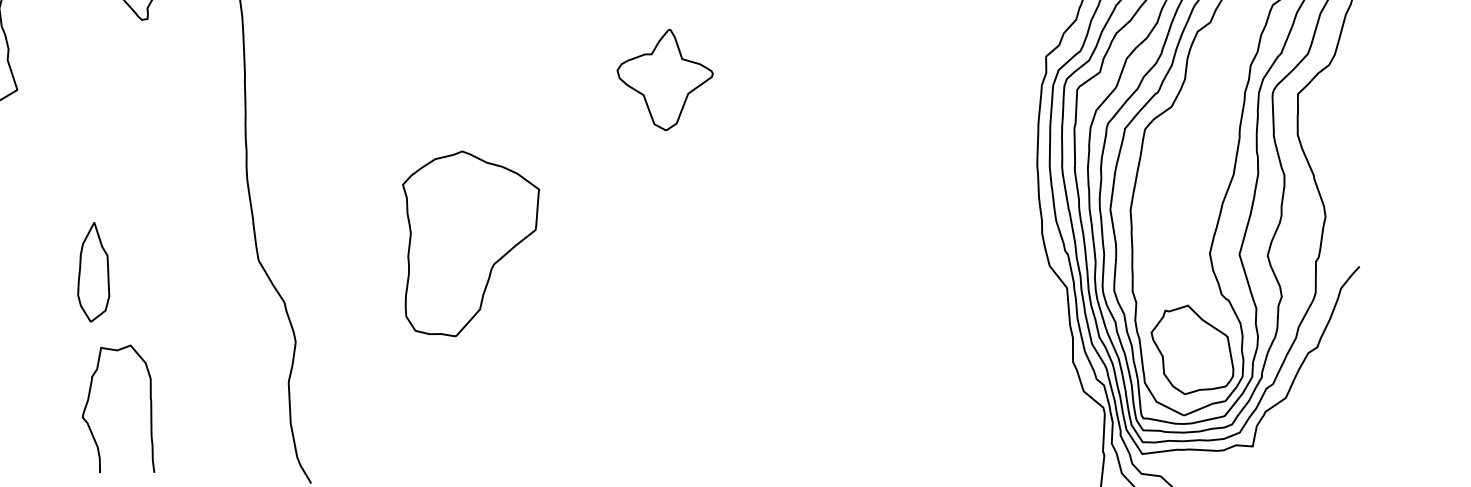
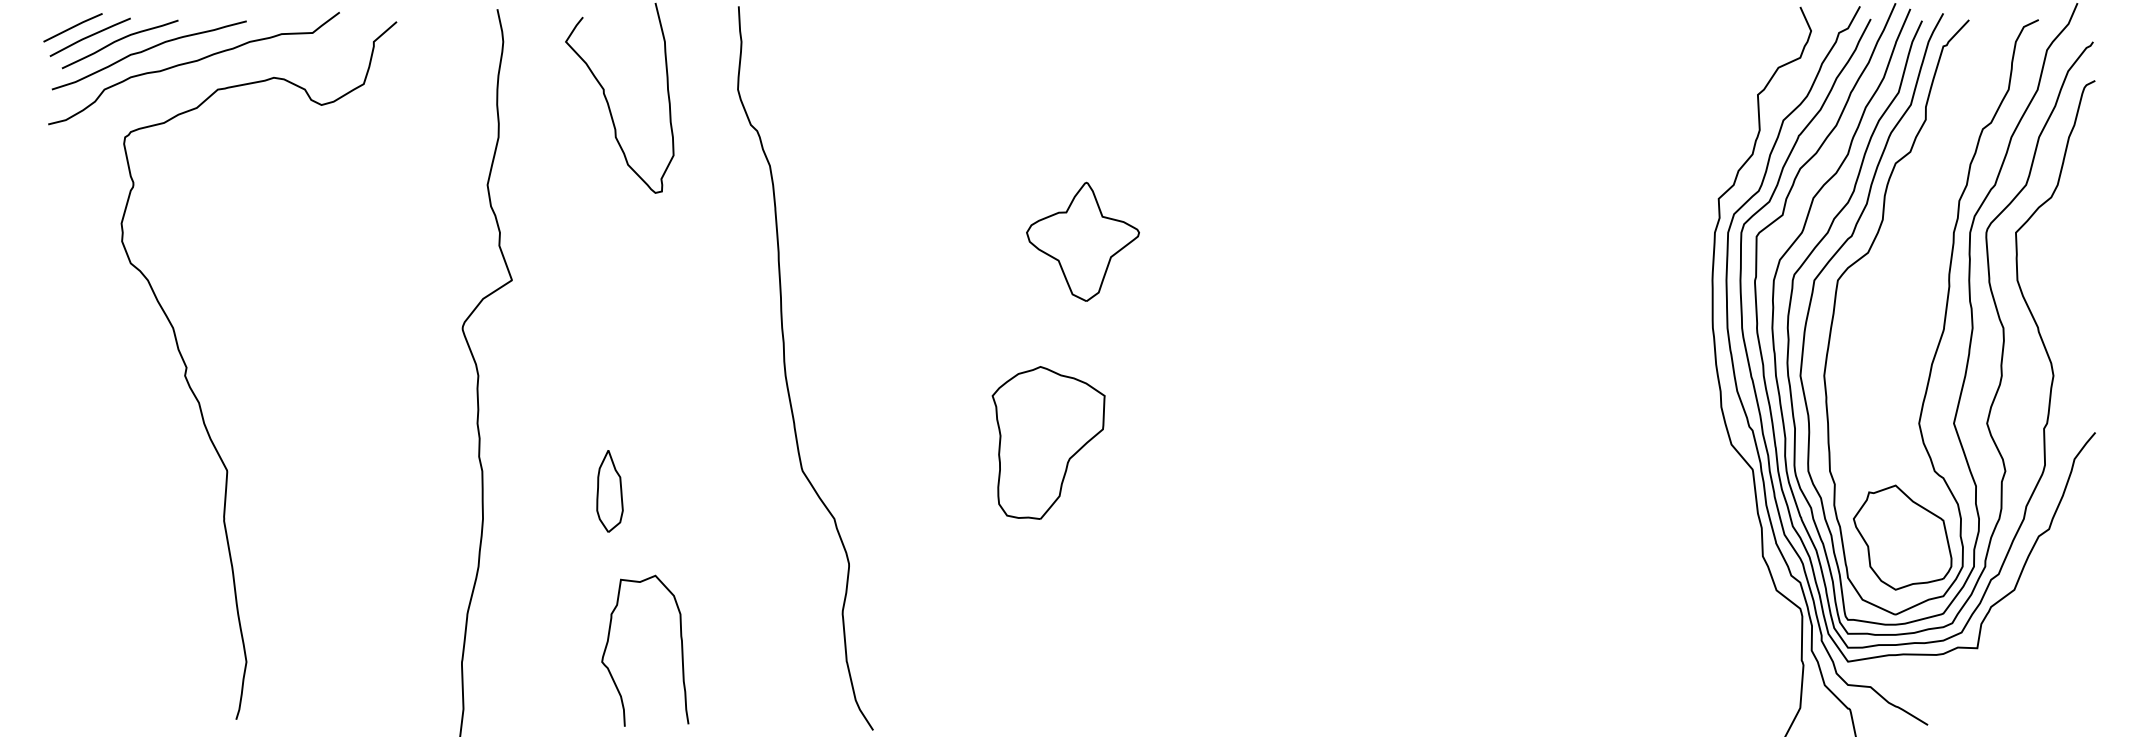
part: (664, 79) -> (1082, 241), moved
part: (468, 243) -> (1048, 442), size x0.7
part: (94, 272) -> (609, 491), size x0.7

